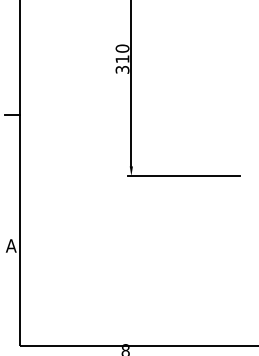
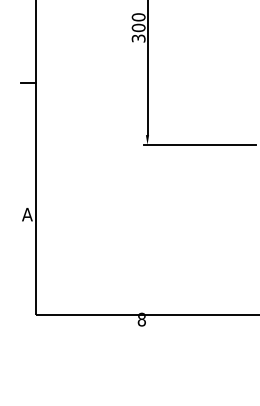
text: (122, 58) -> (138, 27), 310 -> 300

